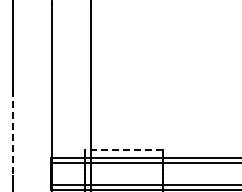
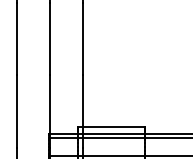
line: (12, 133) -> (16, 112), dashed -> solid
line: (123, 150) -> (110, 127), dashed -> solid

